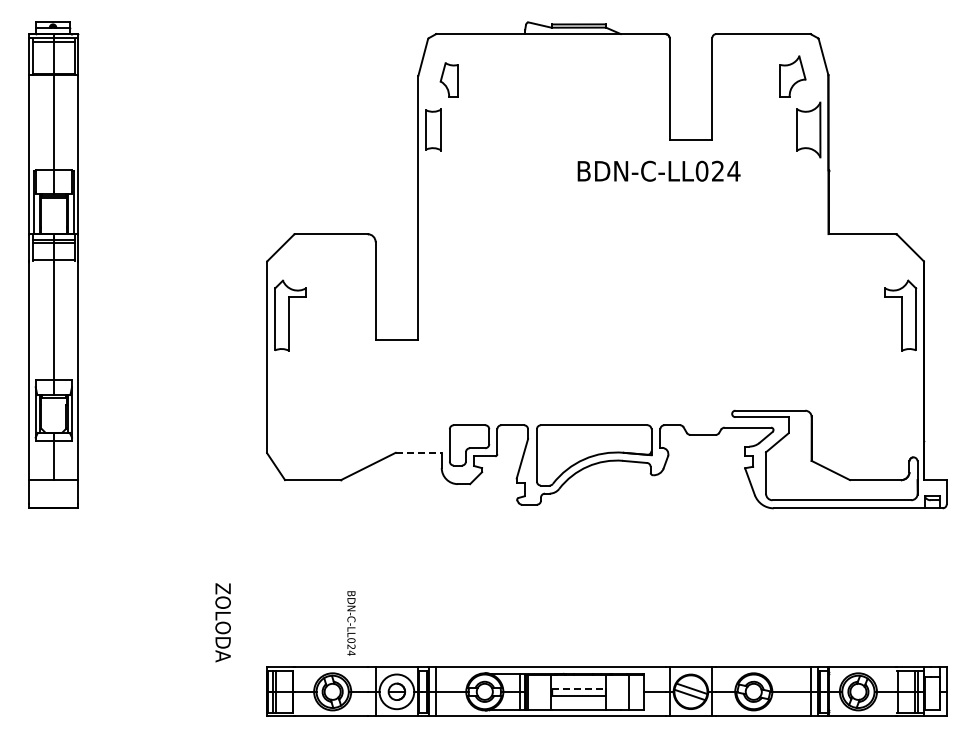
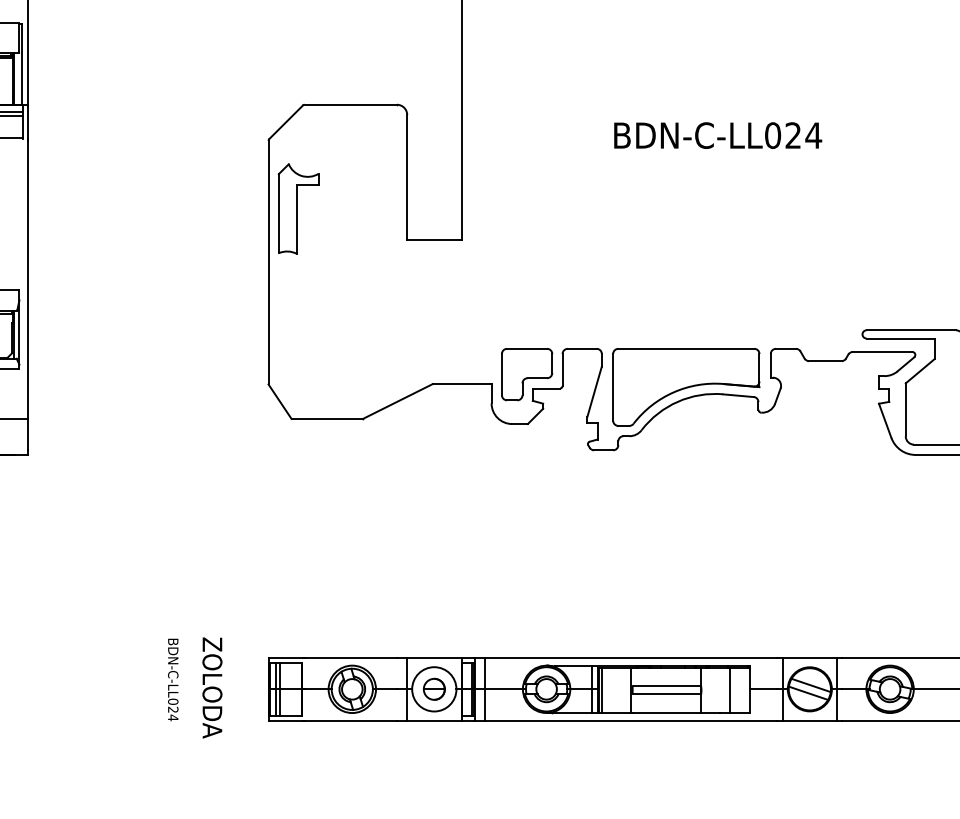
text: (658, 170) -> (717, 134), moved
line: (419, 452) -> (463, 383), dashed -> solid
text: (222, 622) -> (211, 687), moved
text: (351, 623) -> (173, 679), moved
line: (579, 689) -> (667, 686), dashed -> solid

